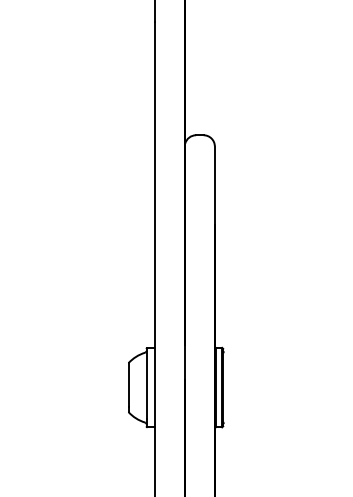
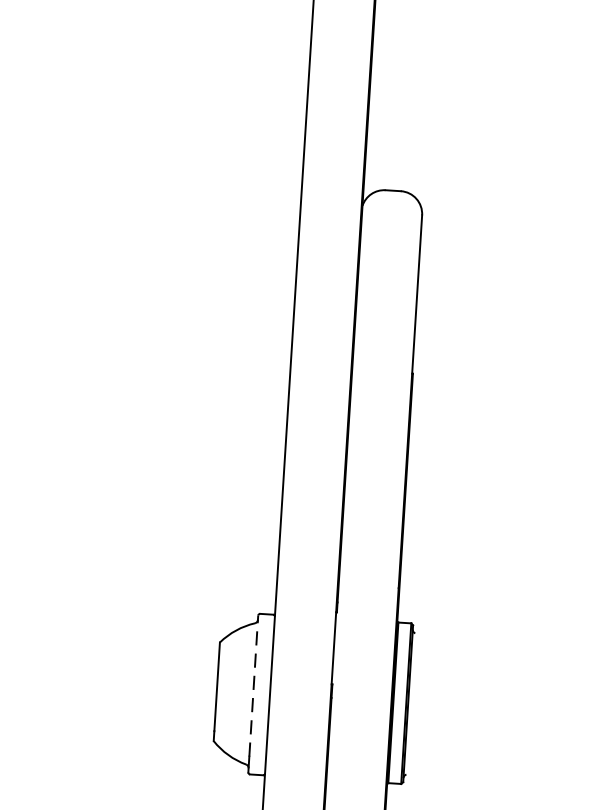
line: (146, 383) -> (253, 685), solid -> dashed

